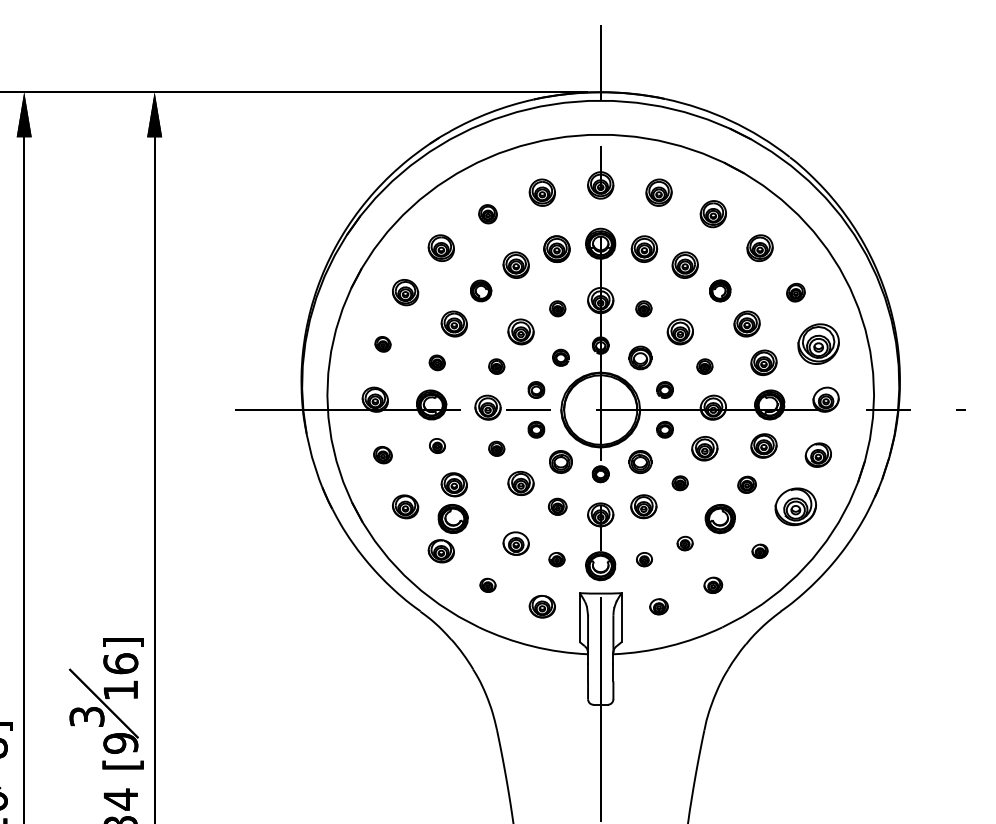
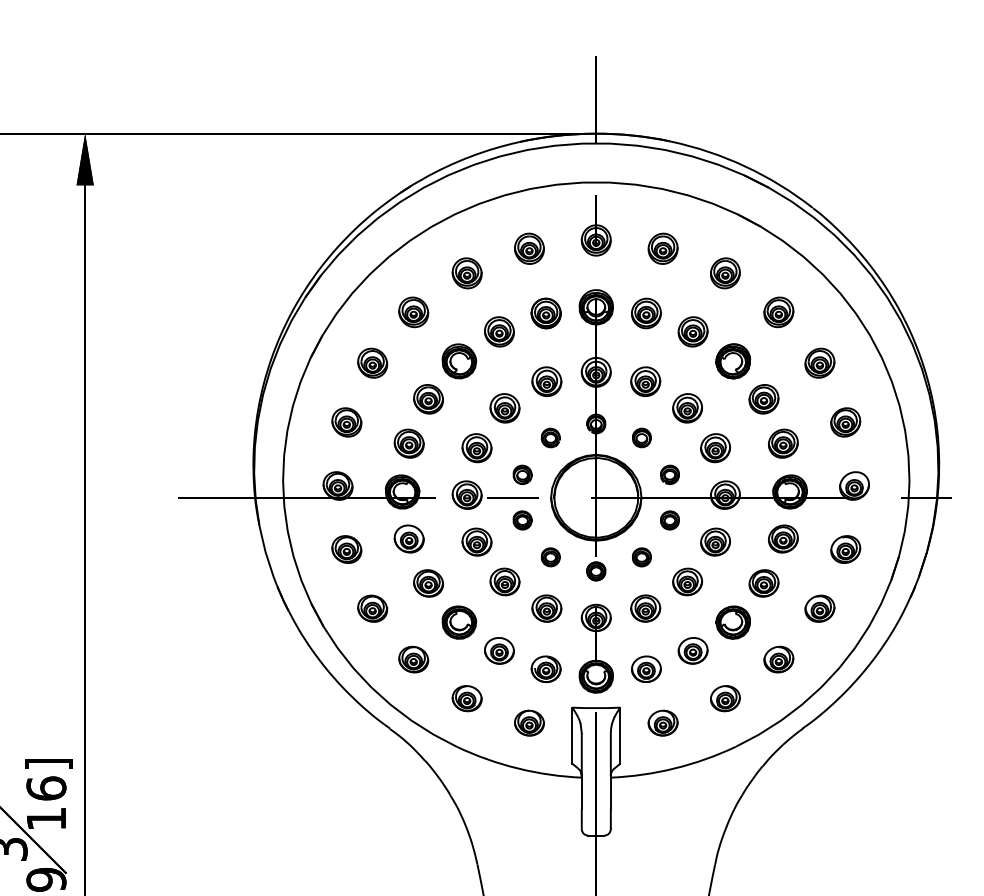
part: (487, 214) -> (466, 273), size x1.43
part: (480, 290) -> (458, 360), size x1.43
part: (719, 290) -> (732, 360), size x1.43
part: (795, 292) -> (819, 363), size x1.43
part: (557, 308) -> (546, 381), size x1.67
part: (643, 308) -> (645, 381), size x1.67
part: (382, 344) -> (346, 422), size x1.67
part: (817, 344) -> (844, 422), size x0.62
part: (640, 357) -> (641, 437), size x0.71
part: (436, 362) -> (408, 443), size x1.67
part: (496, 366) -> (476, 447), size x1.67
part: (704, 366) -> (715, 447), size x1.67
part: (437, 445) -> (409, 538), size x1.67
part: (496, 448) -> (476, 541), size x1.67
part: (382, 454) -> (346, 548), size x1.43
part: (560, 461) -> (550, 556), size x0.71
part: (640, 461) -> (641, 556), size x0.71
part: (679, 482) -> (686, 580), size x1.67
part: (746, 484) -> (763, 583), size x1.43
part: (557, 506) -> (546, 608), size x1.43
part: (795, 506) -> (819, 608), size x0.62
part: (452, 518) -> (458, 622), moved
part: (684, 543) -> (692, 650), size x1.67
part: (759, 551) -> (778, 659), size x1.67
part: (556, 559) -> (545, 669), size x1.67
part: (644, 559) -> (646, 669), size x1.67
part: (487, 585) -> (466, 698), size x1.67
part: (712, 585) -> (724, 698), size x1.43
part: (658, 606) -> (662, 722), size x1.43

